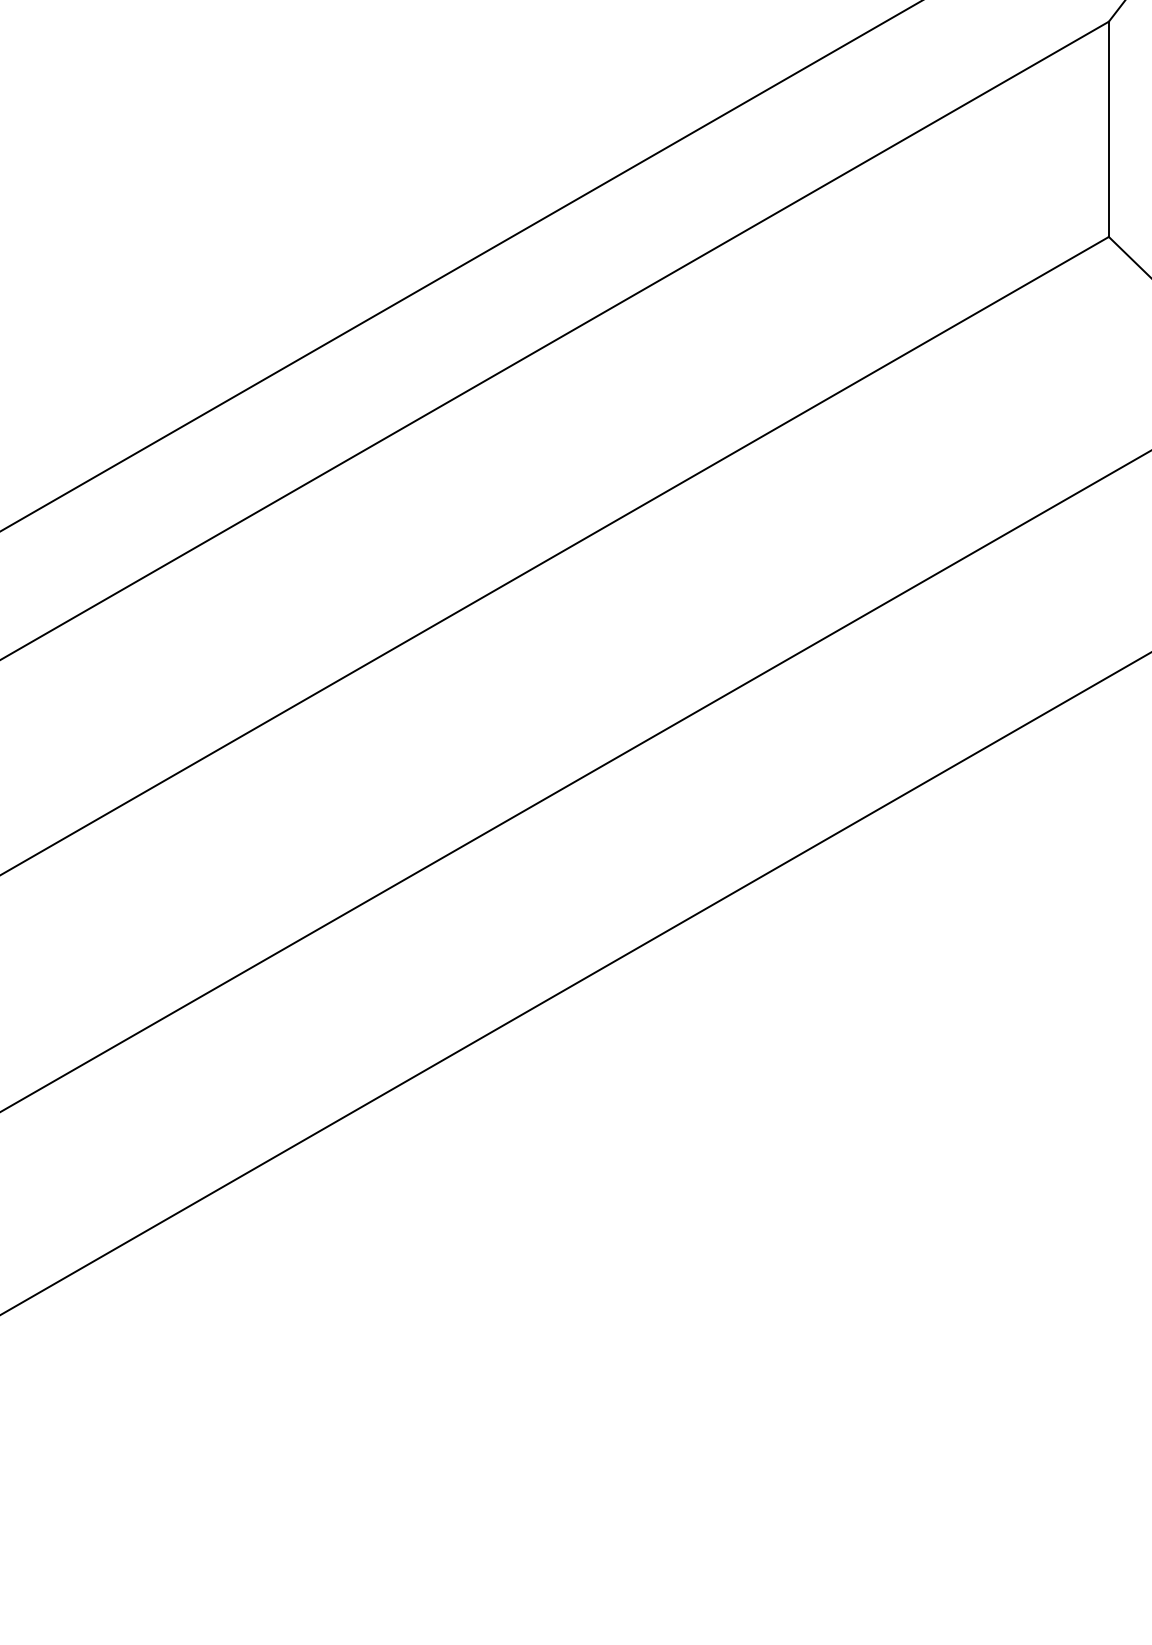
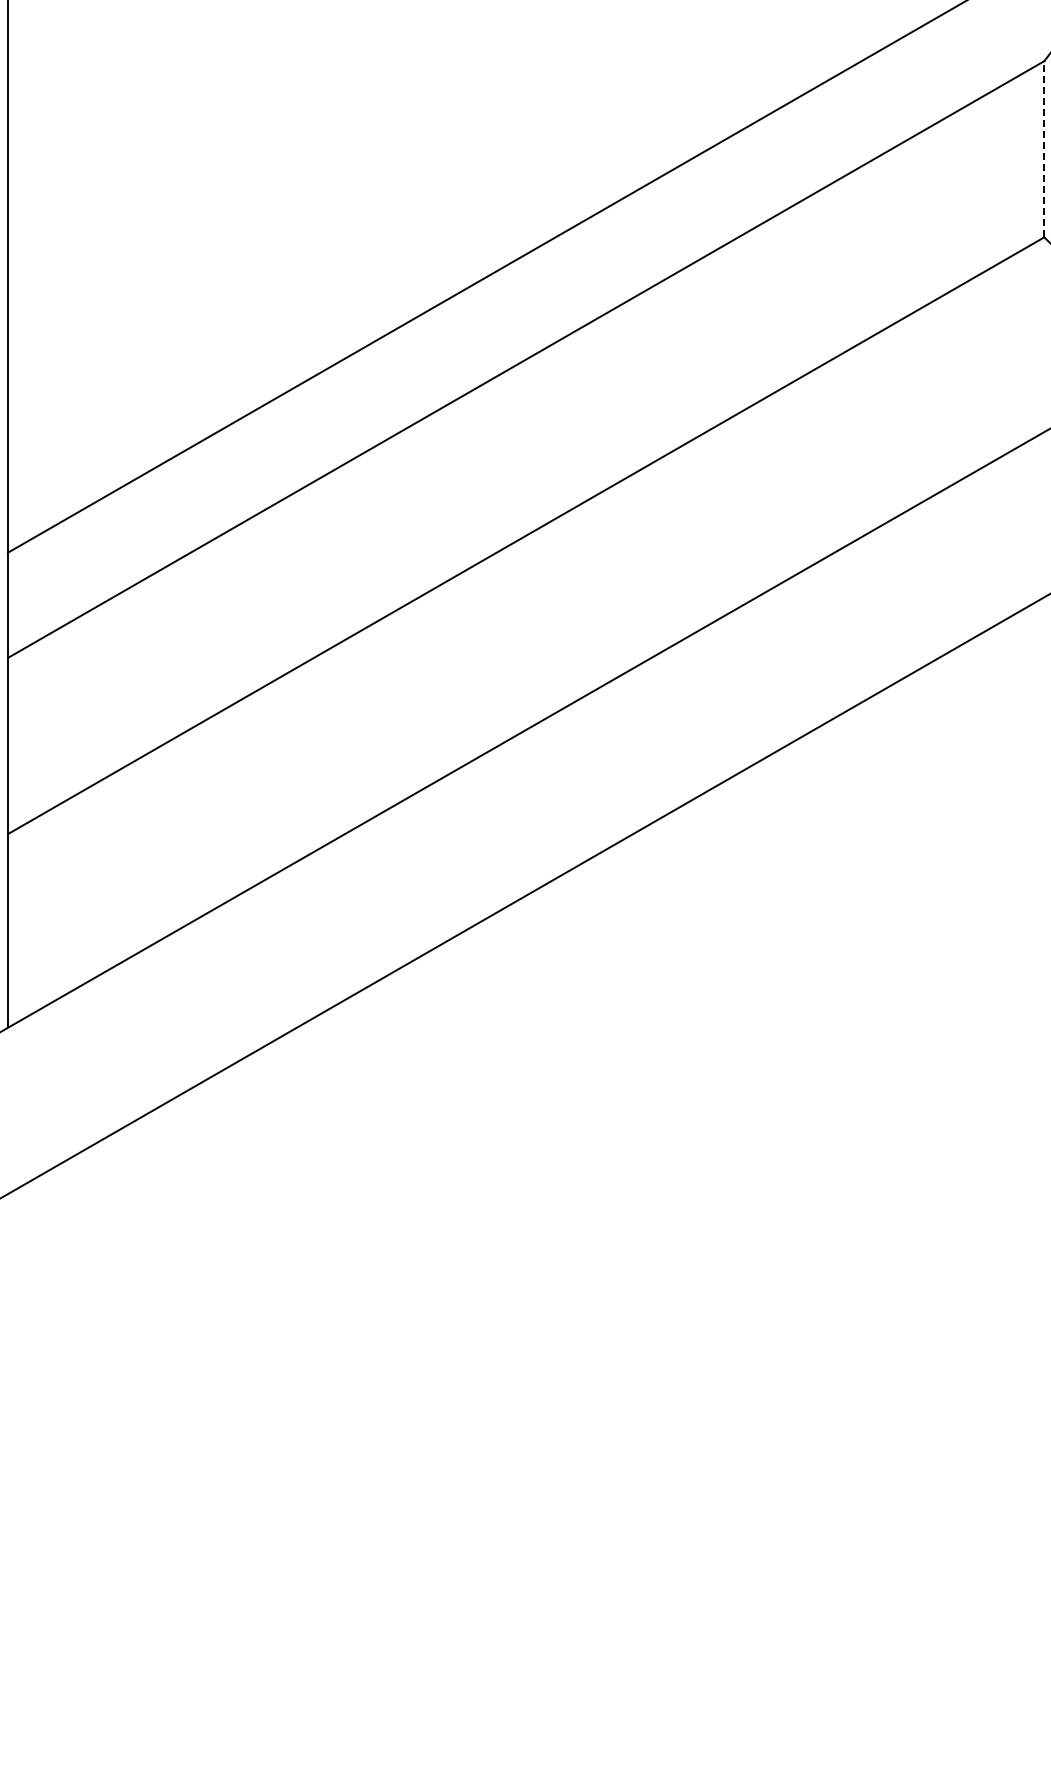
line: (1109, 128) -> (1044, 148), solid -> dashed

